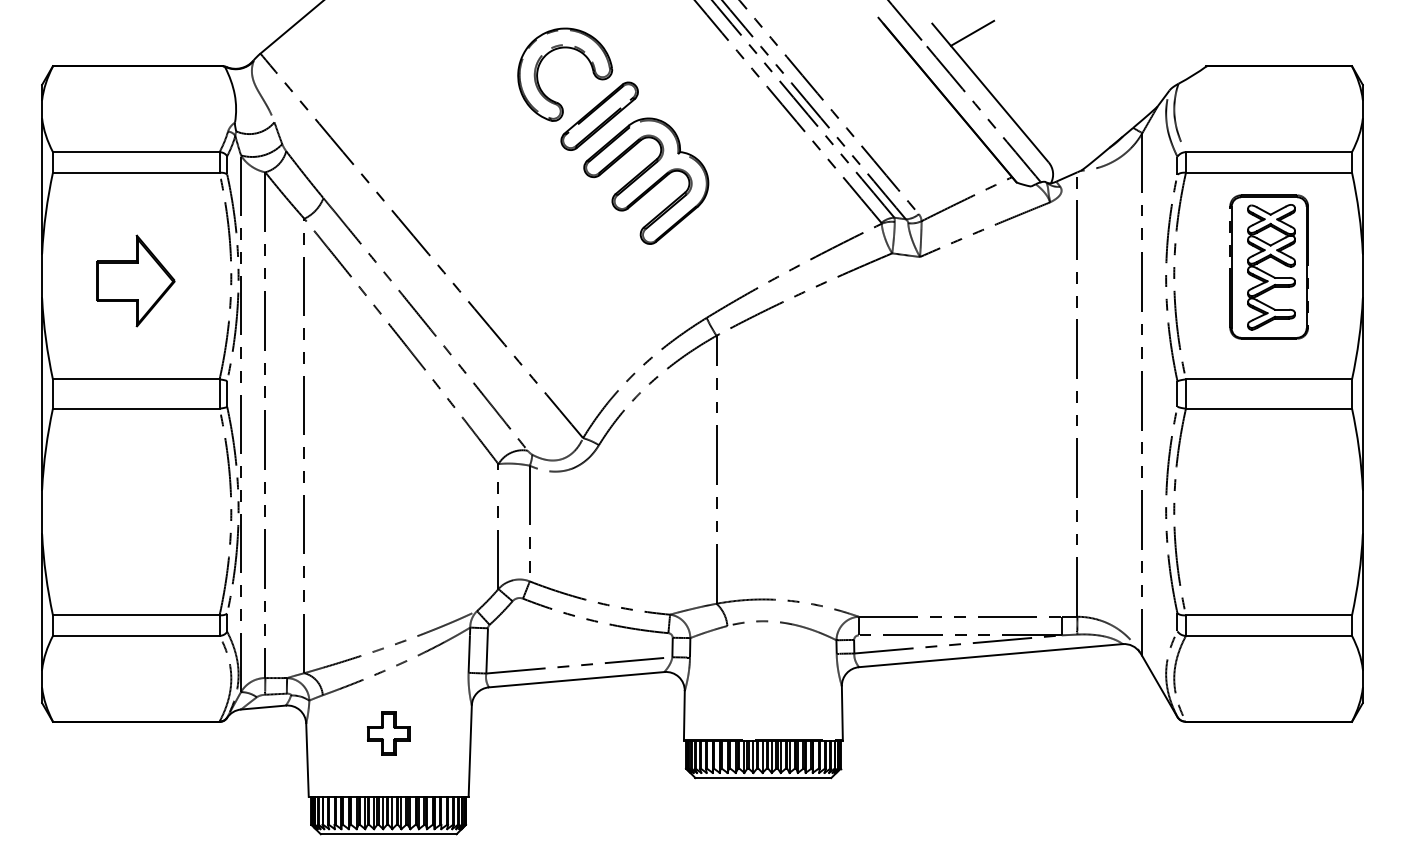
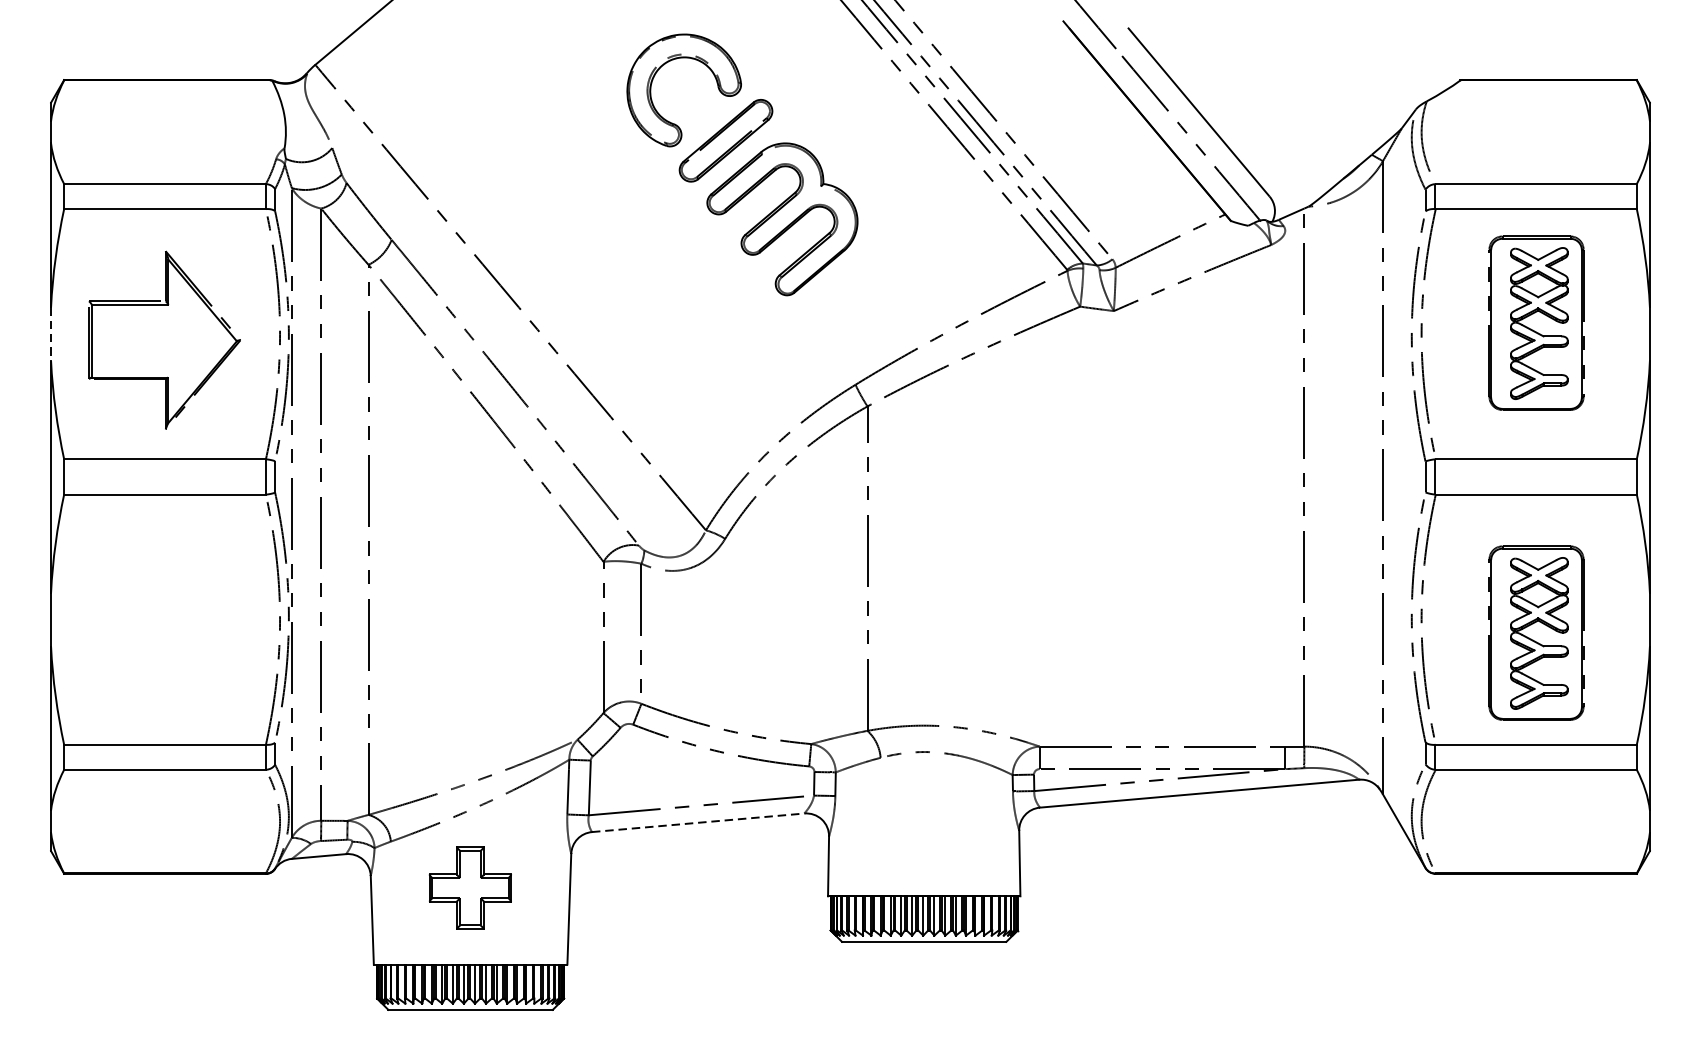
line: (972, 32) -> (1177, 39), removed
line: (42, 276) -> (51, 334), solid -> dashed
part: (135, 280) -> (164, 339), size x1.6
part: (1268, 522) -> (1535, 632), added
line: (577, 679) -> (699, 822), solid -> dashed
part: (388, 733) -> (470, 887), size x1.6

